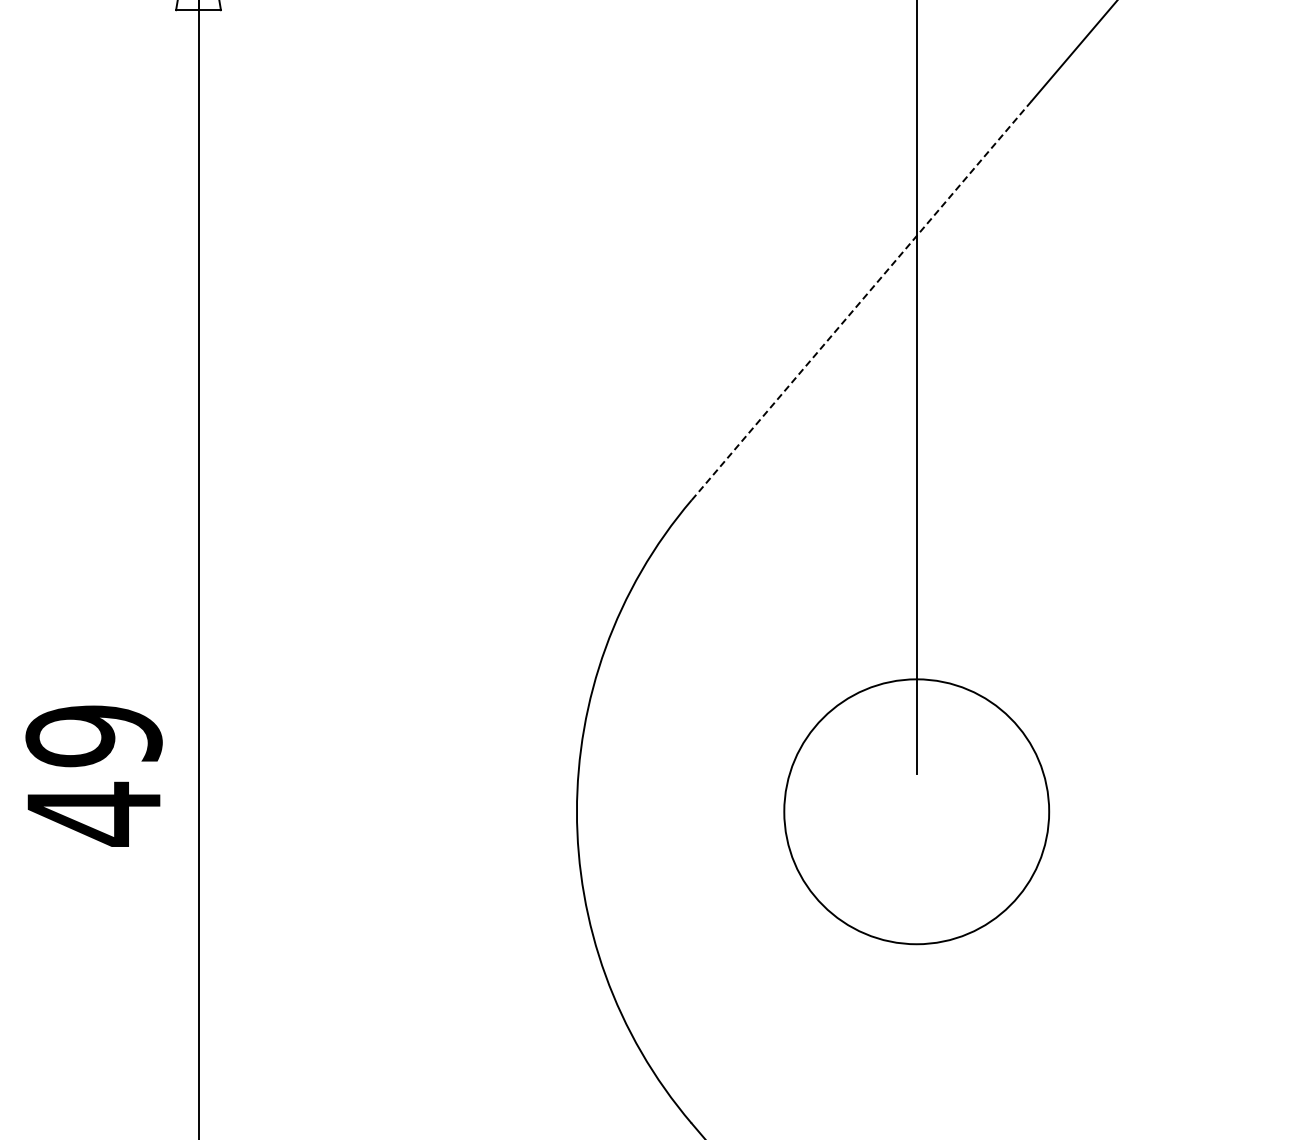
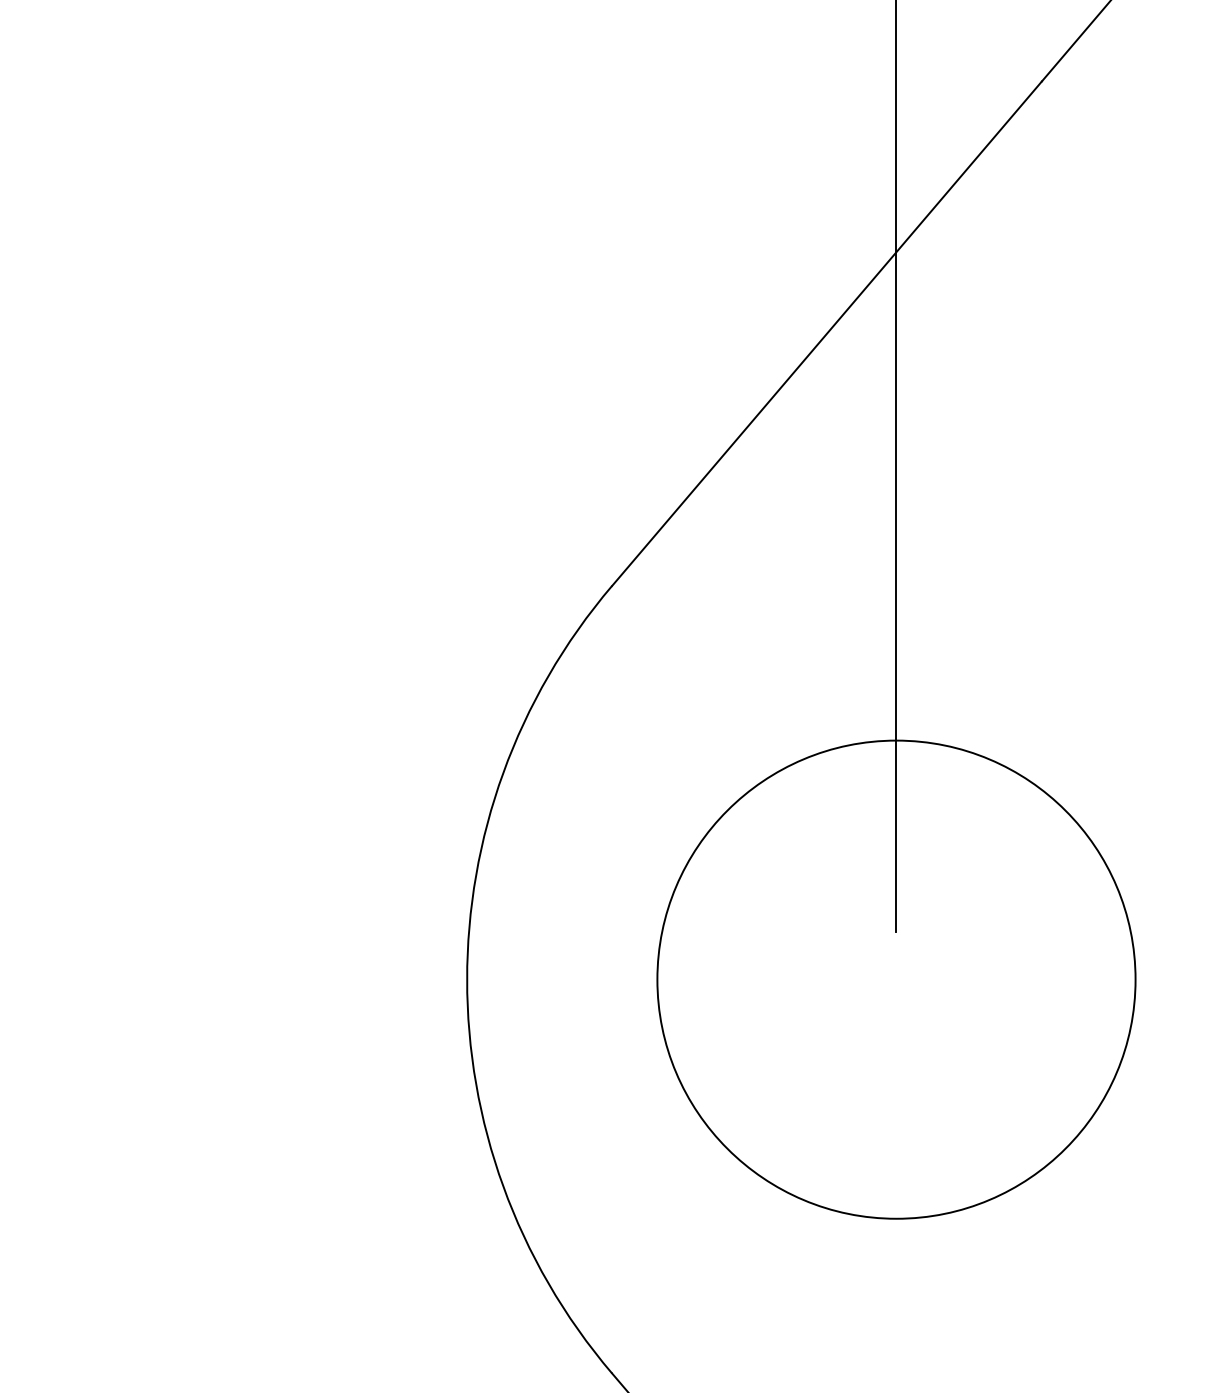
line: (862, 300) -> (827, 333), dashed -> solid
circle: (916, 811) -> (896, 979), size x1.43

